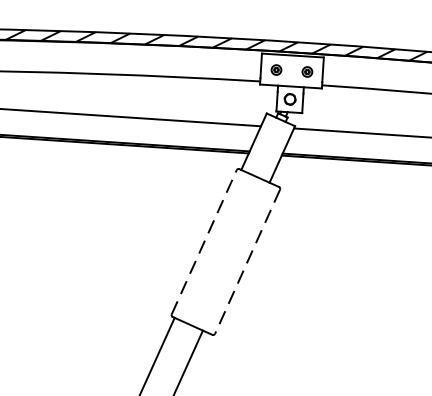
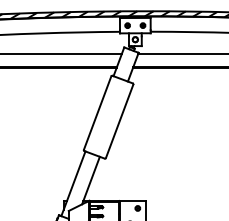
line: (204, 240) -> (97, 112), dashed -> solid
line: (247, 262) -> (119, 121), dashed -> solid

